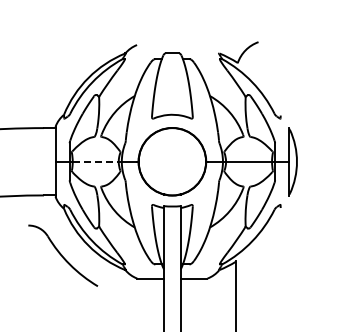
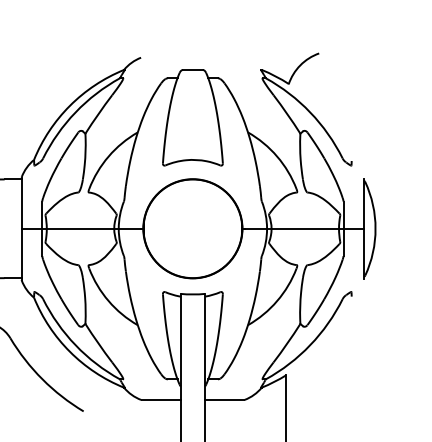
line: (96, 161) -> (81, 228), dashed -> solid

